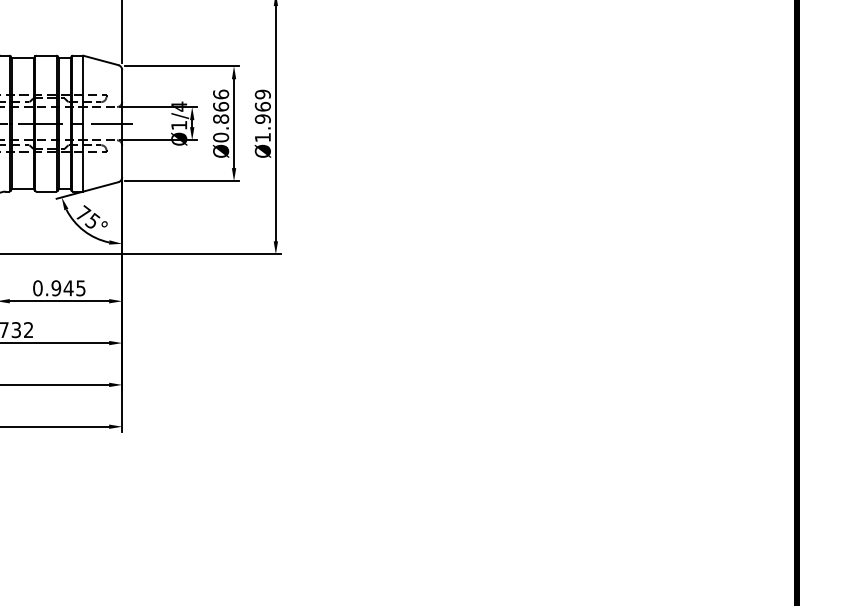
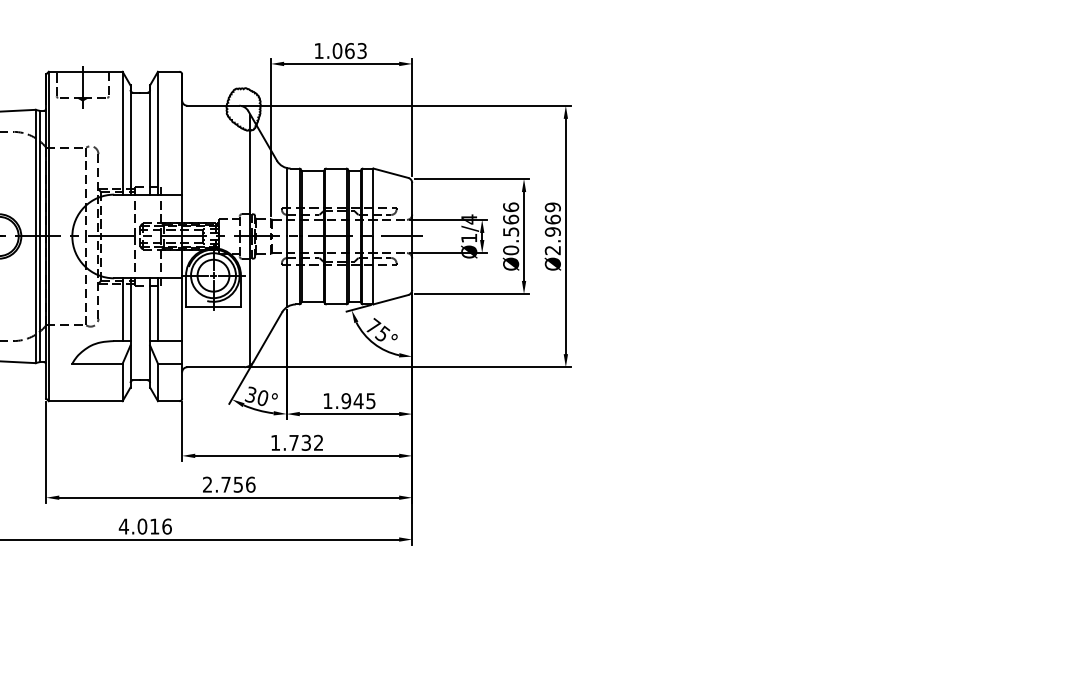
text: (221, 118) -> (511, 231), Ø0.866 -> Ø0.566
text: (262, 137) -> (552, 250), Ø1.969 -> Ø2.969
text: (37, 288) -> (327, 401), 0.945 -> 1.945

